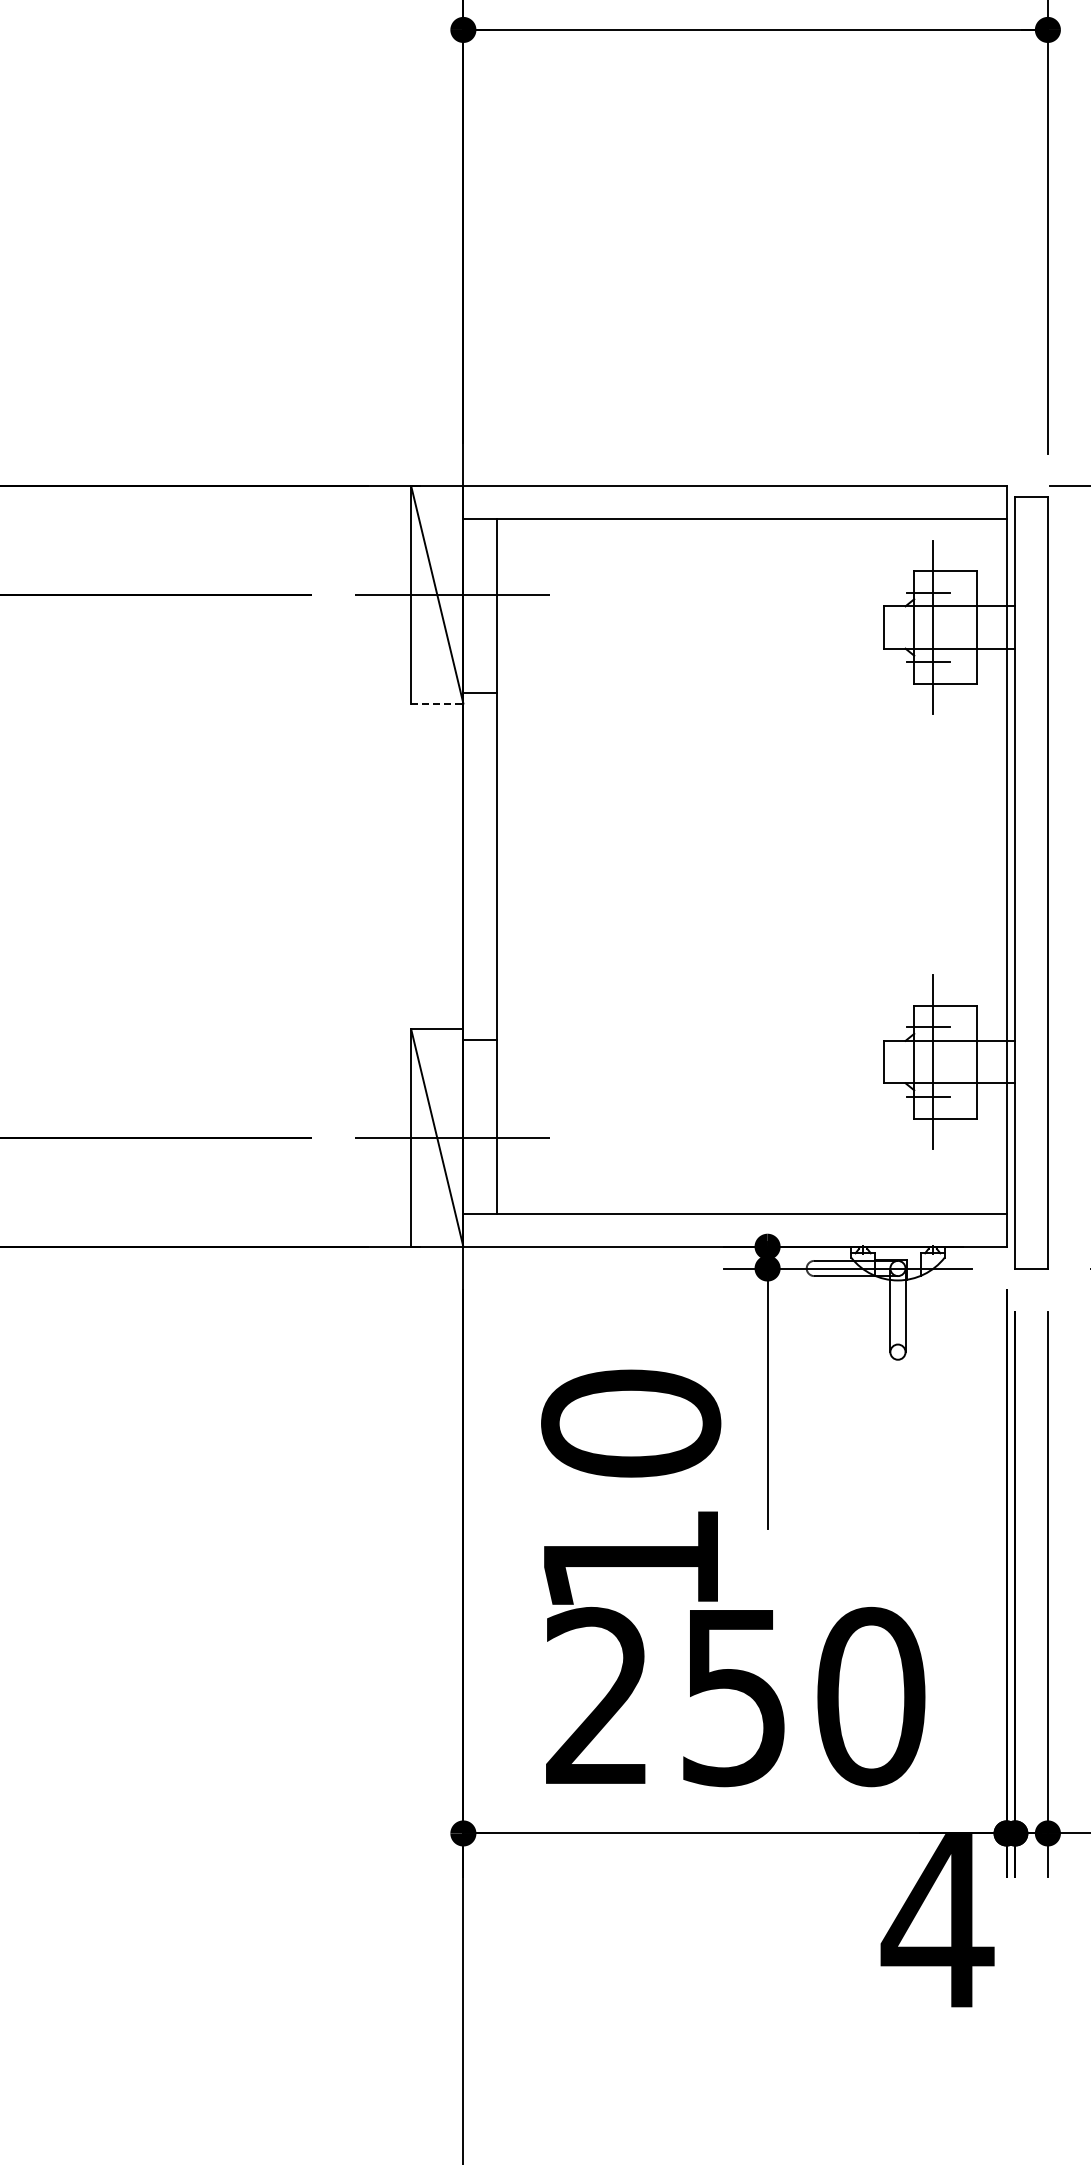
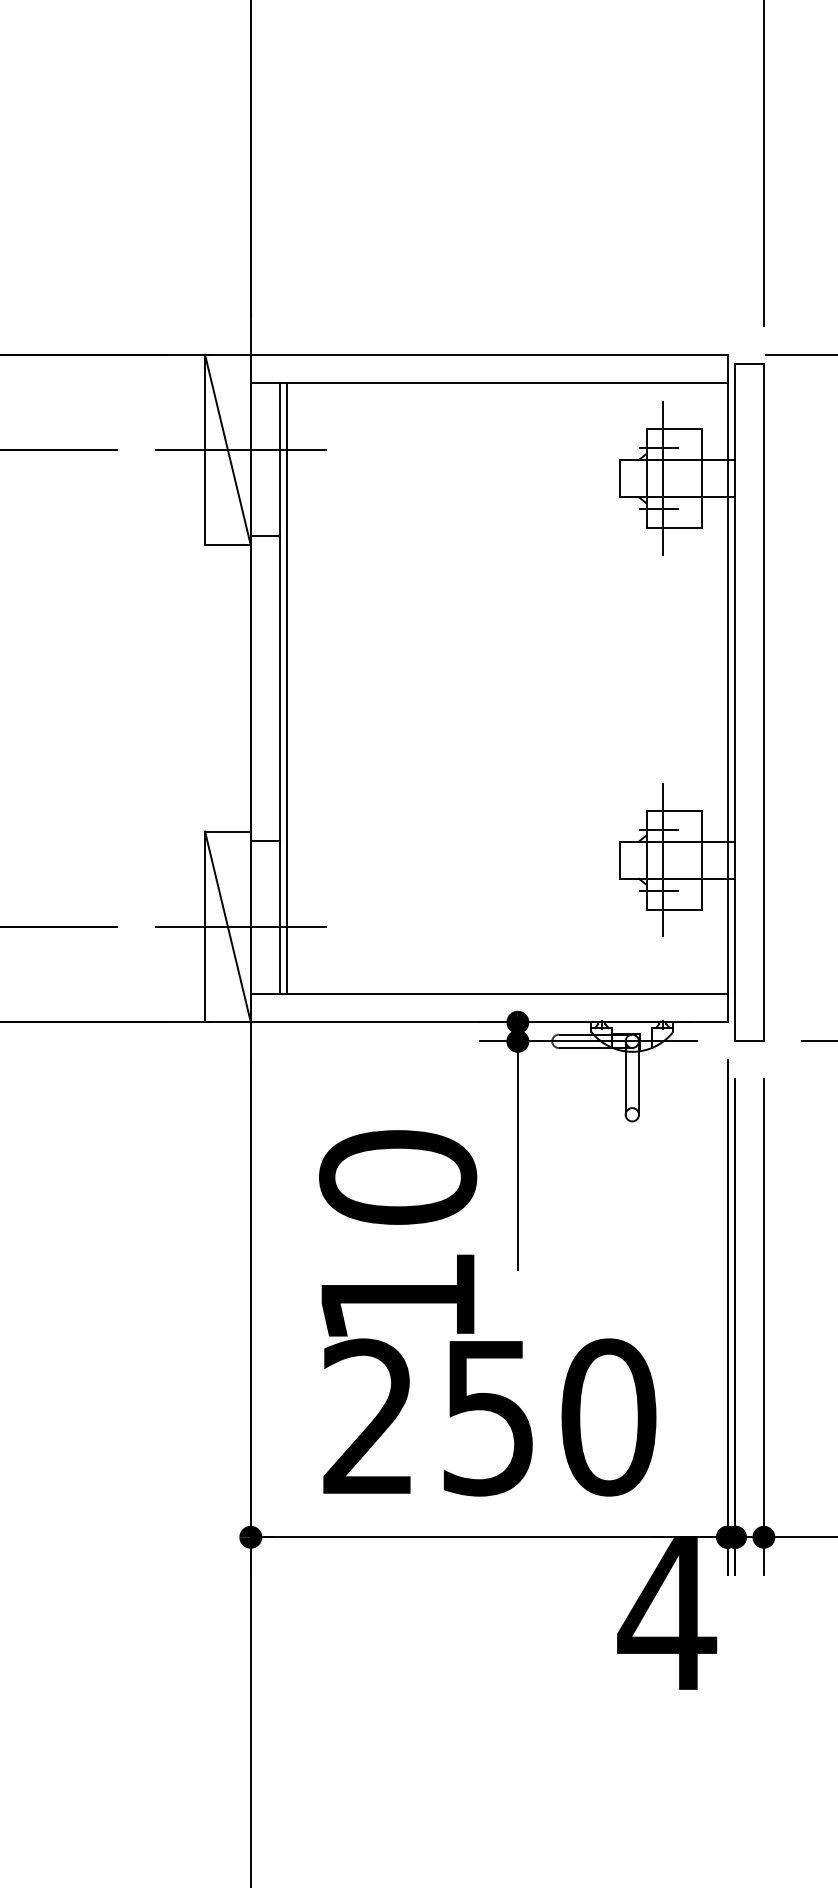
line: (437, 703) -> (228, 545), dashed -> solid
line: (504, 866) -> (286, 688), added

